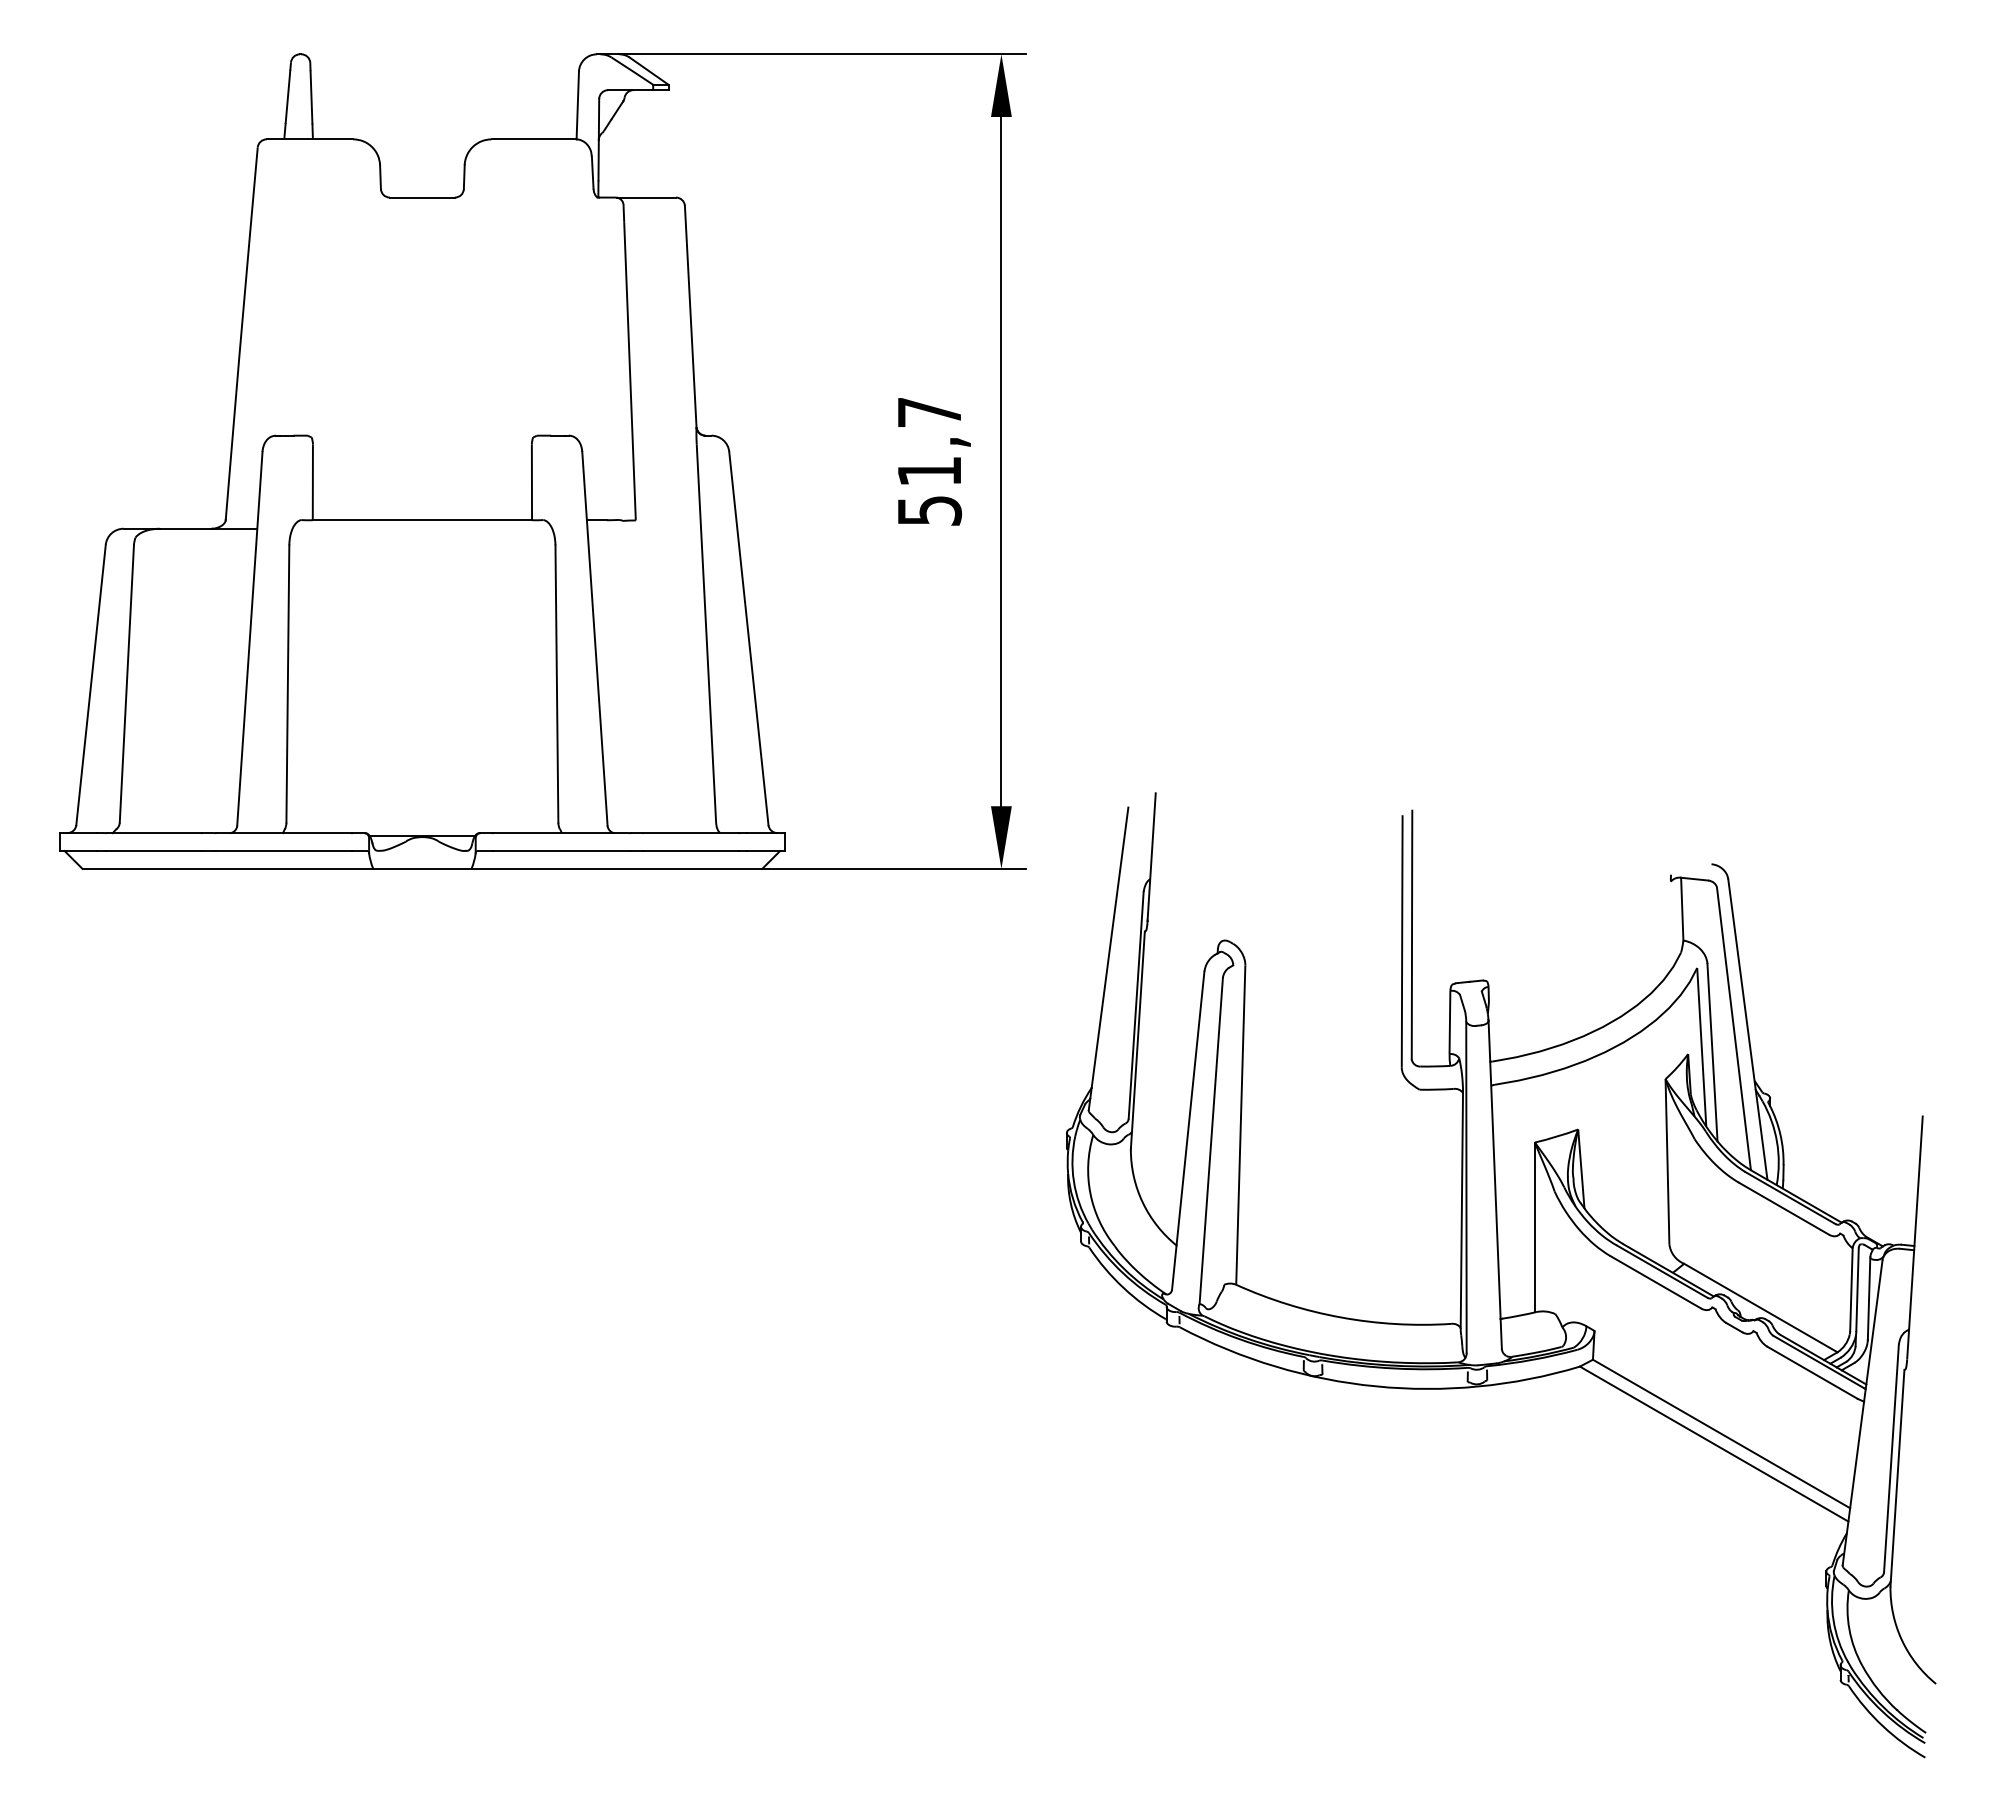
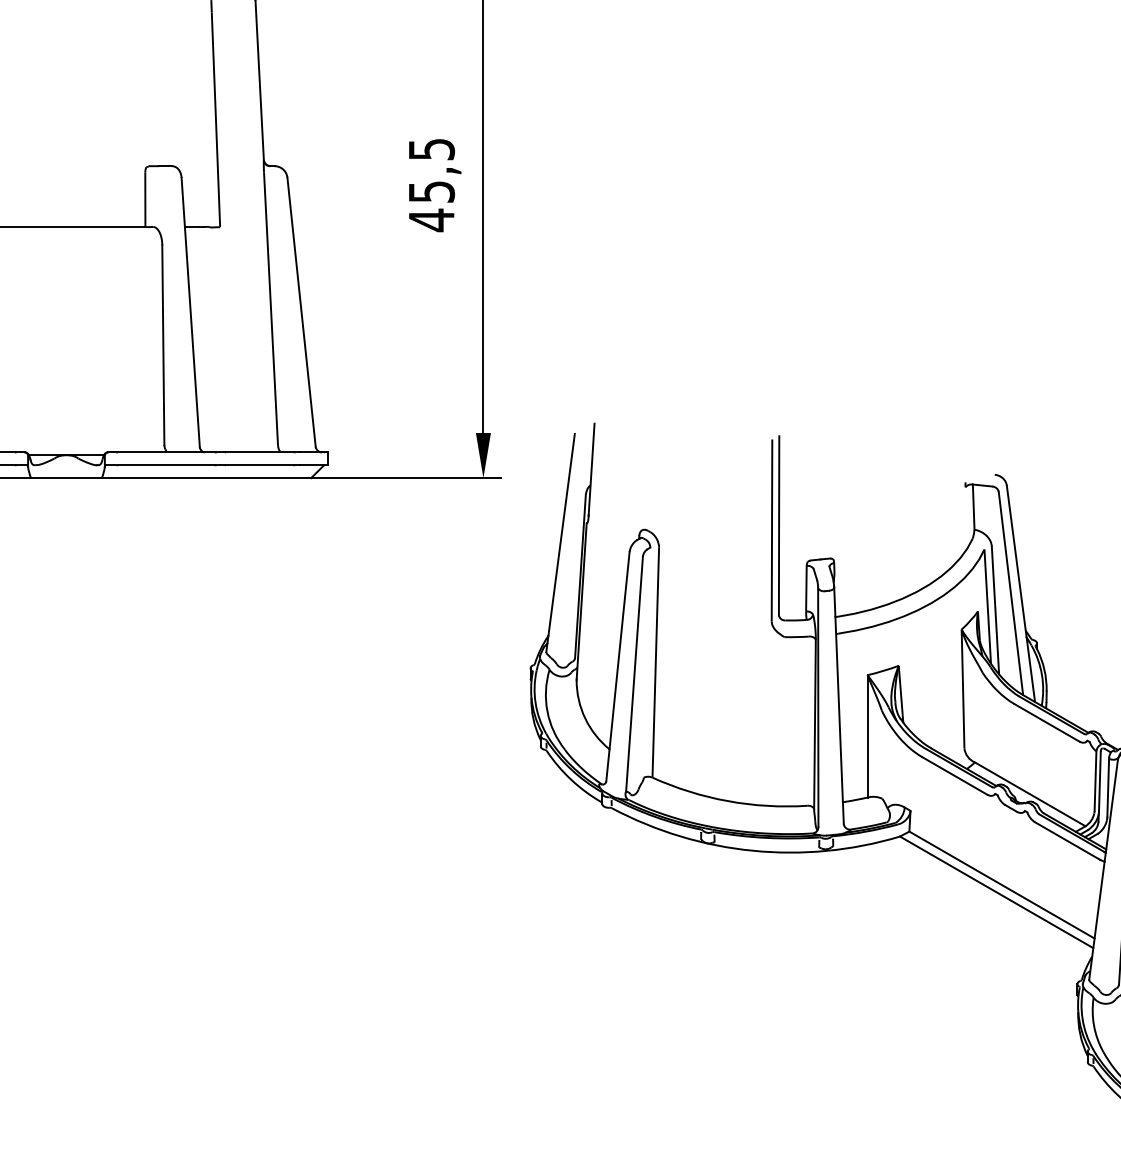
text: (930, 462) -> (432, 185), 51,7 -> 45,5

